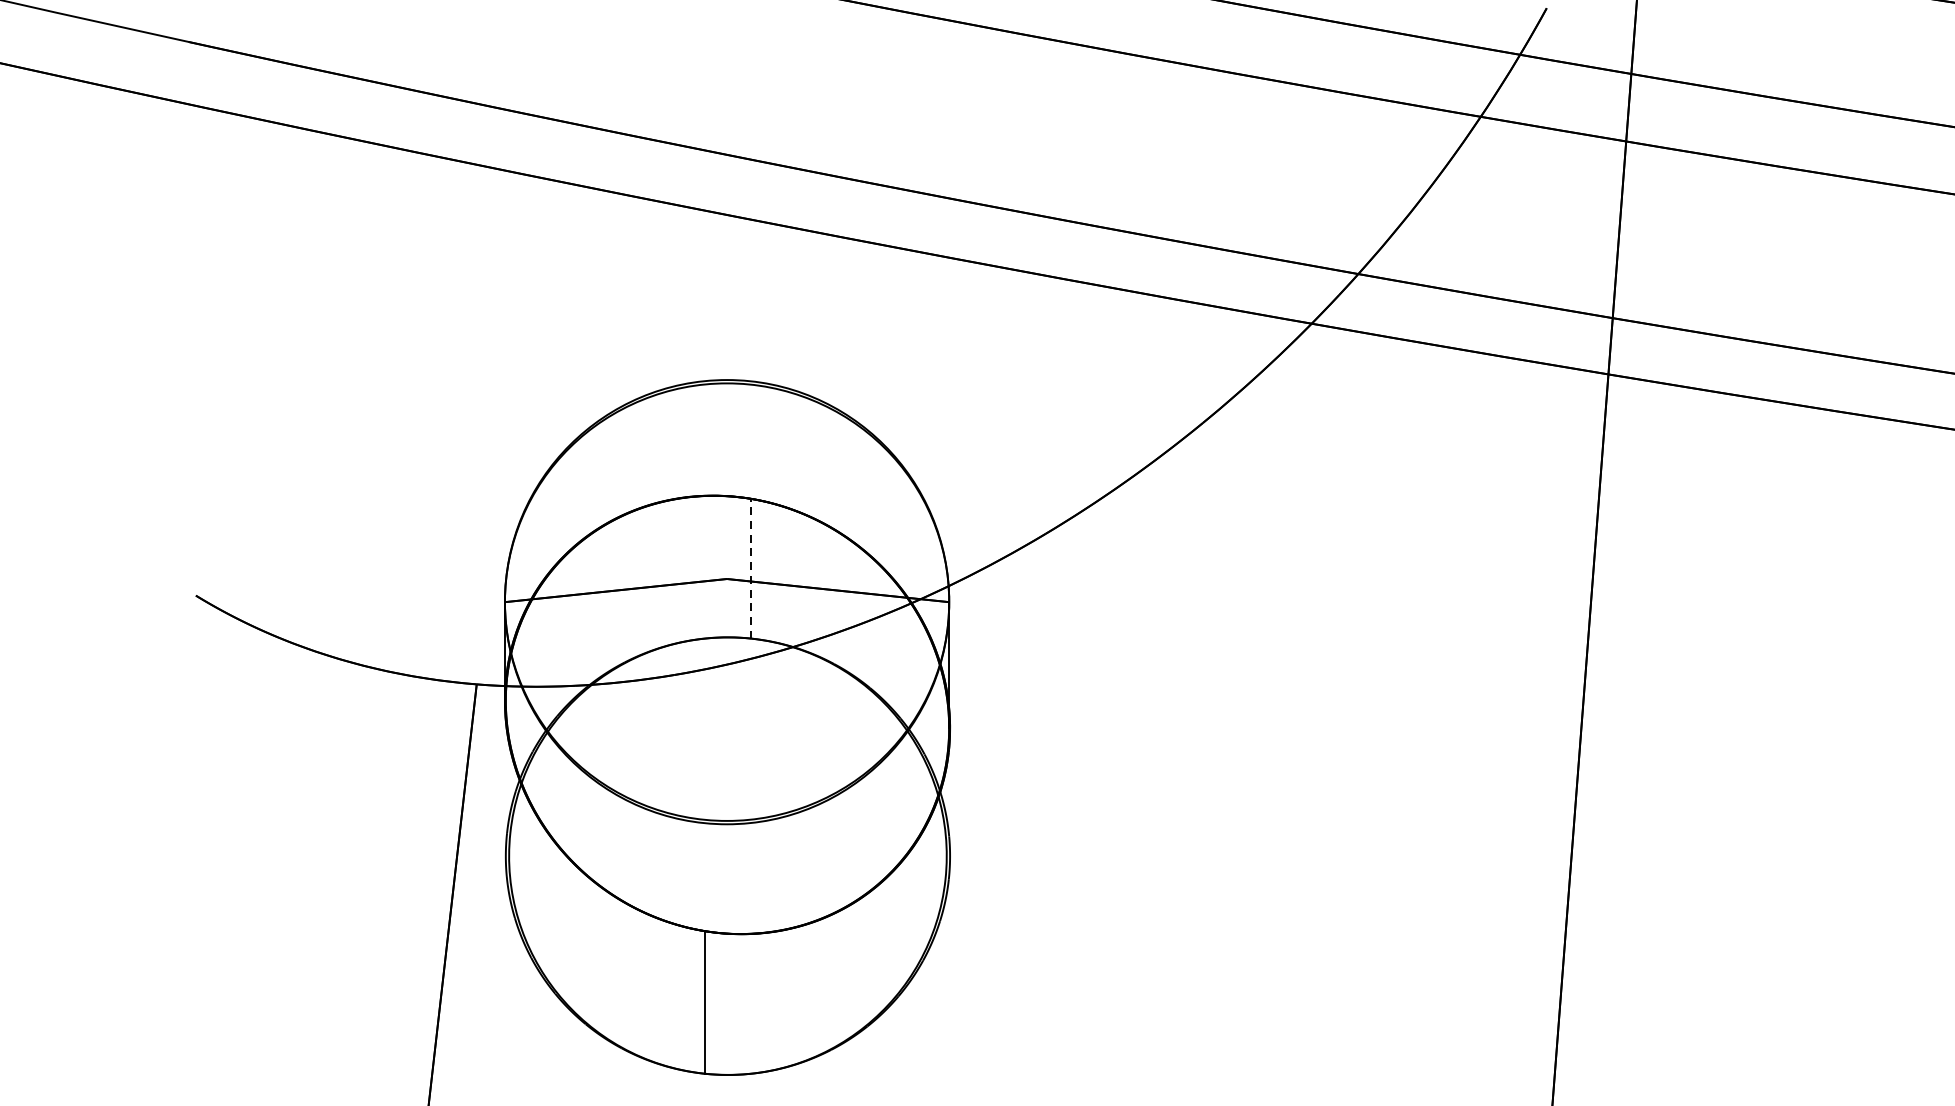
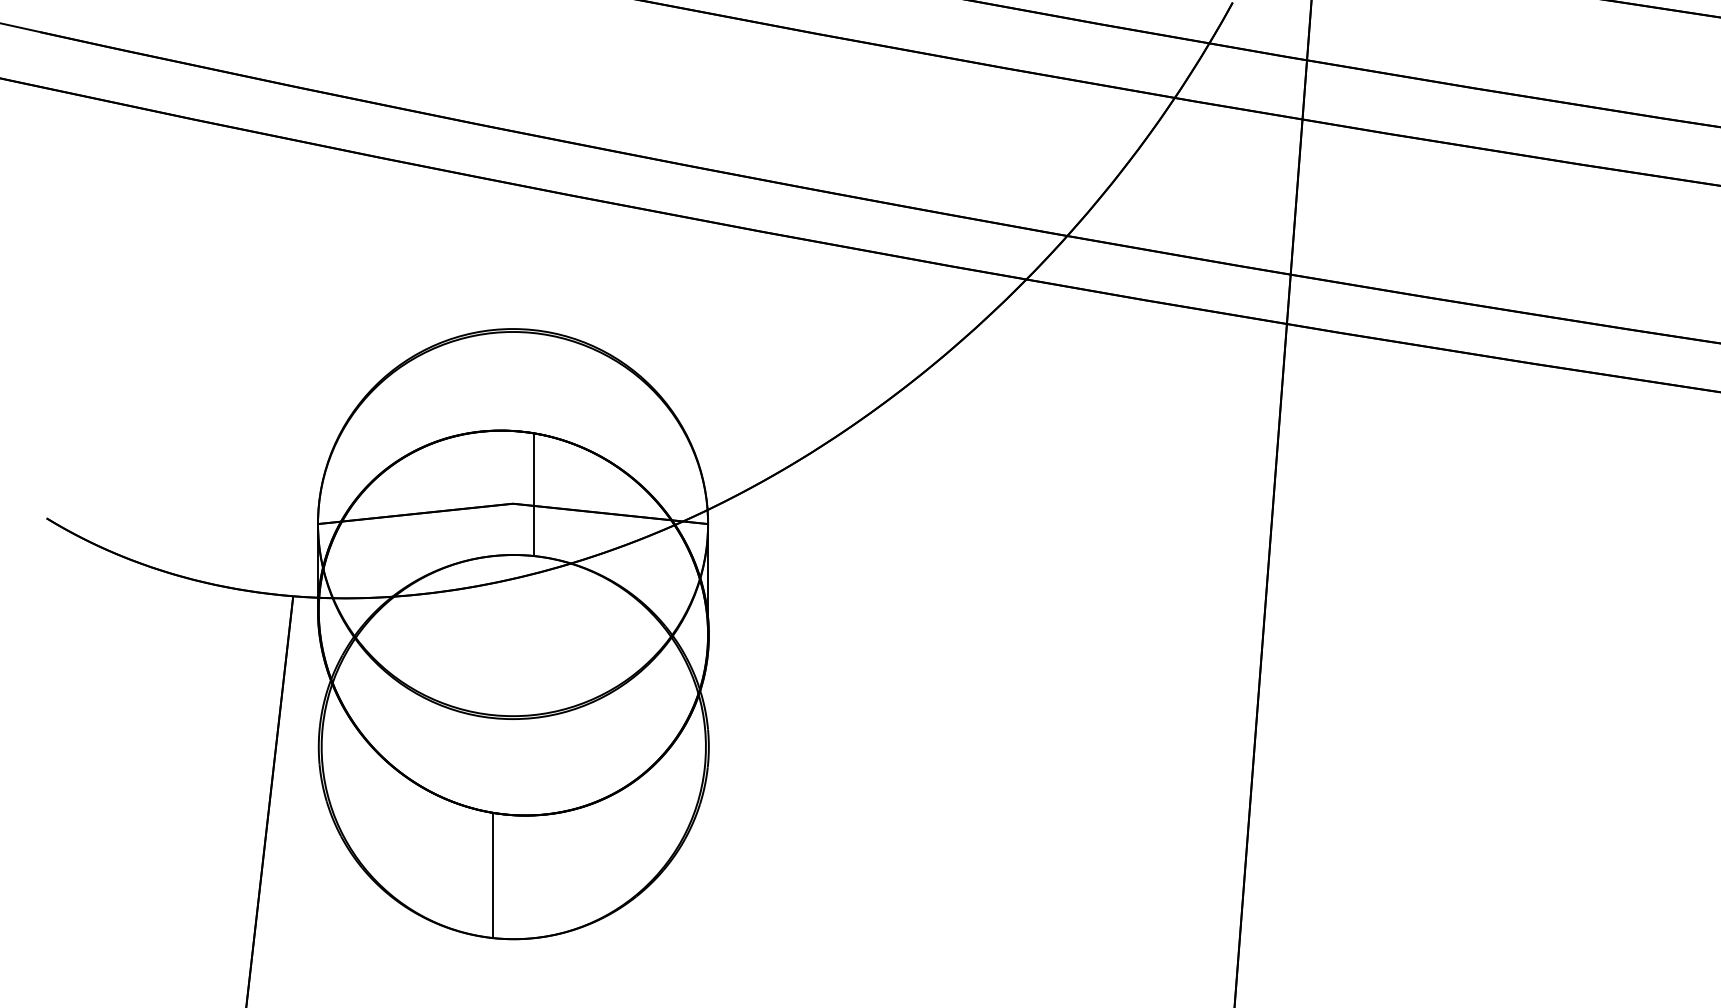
line: (751, 568) -> (534, 494), dashed -> solid

